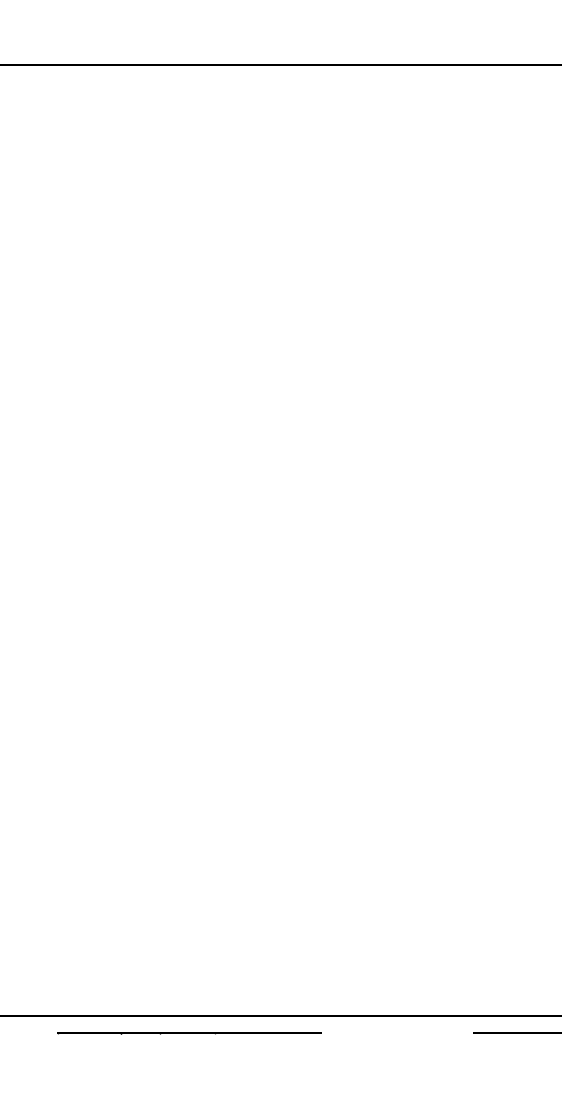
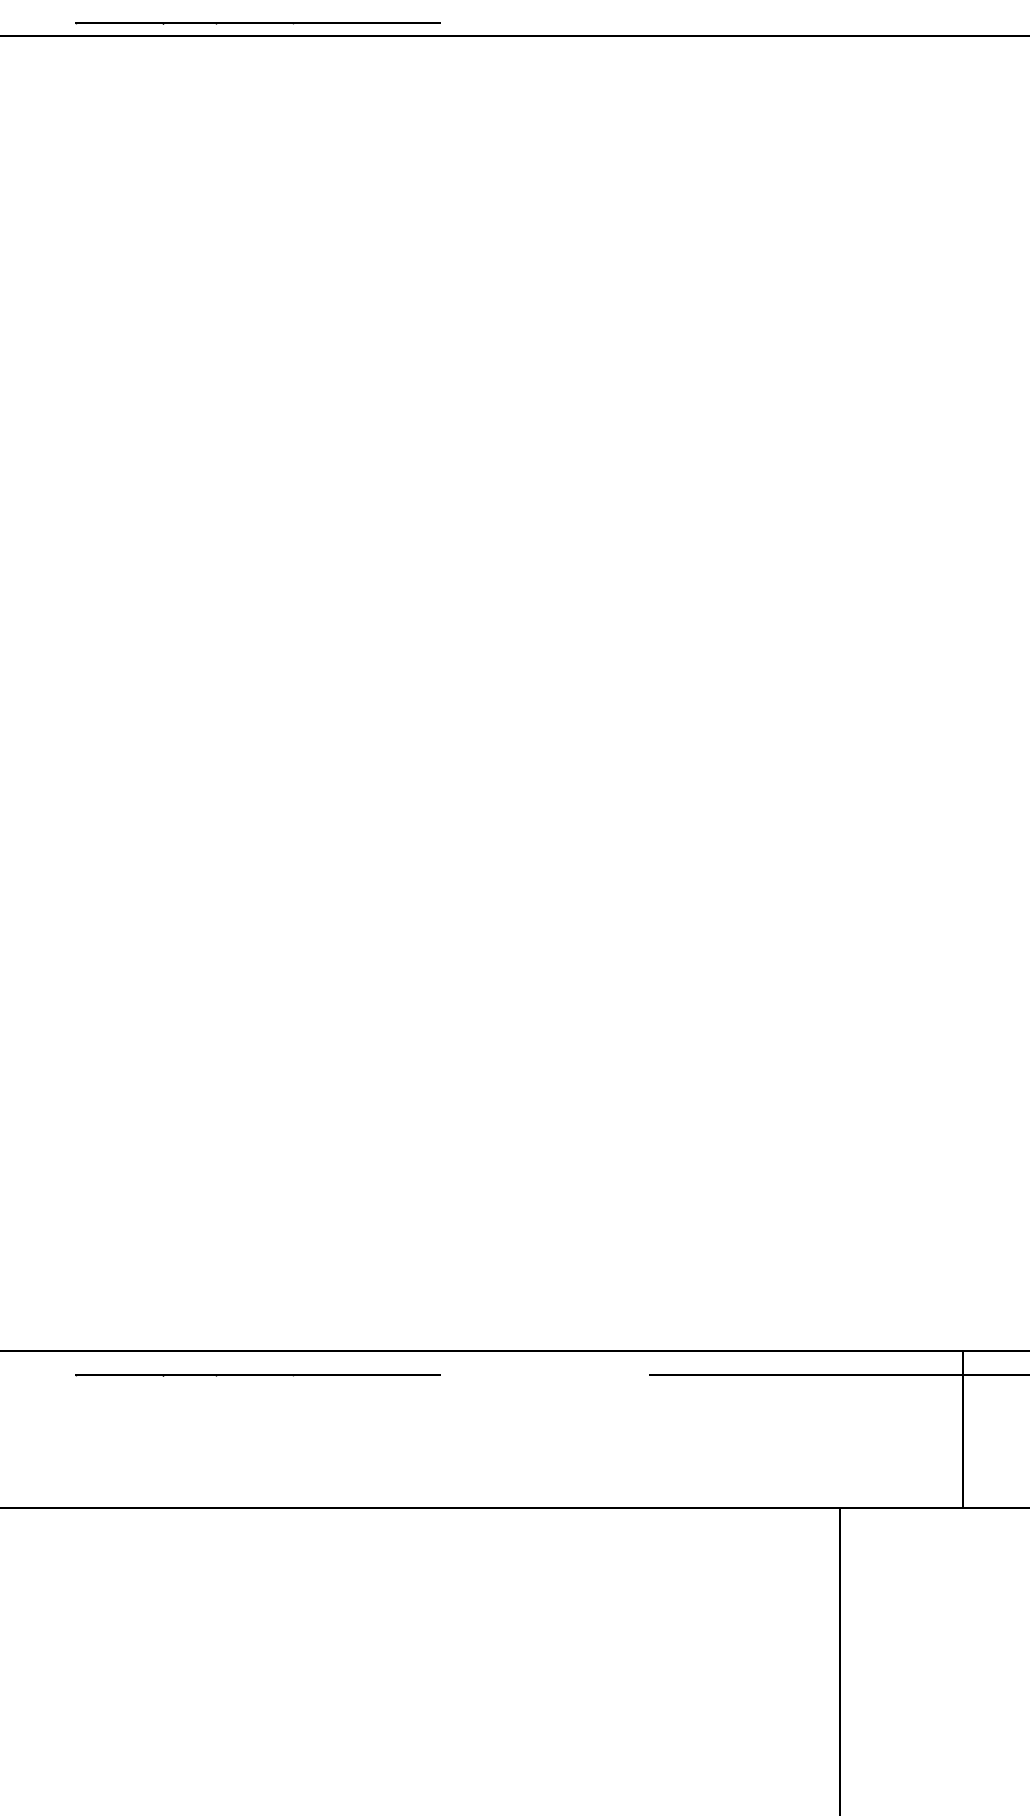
line: (189, 55) -> (257, 23), added

